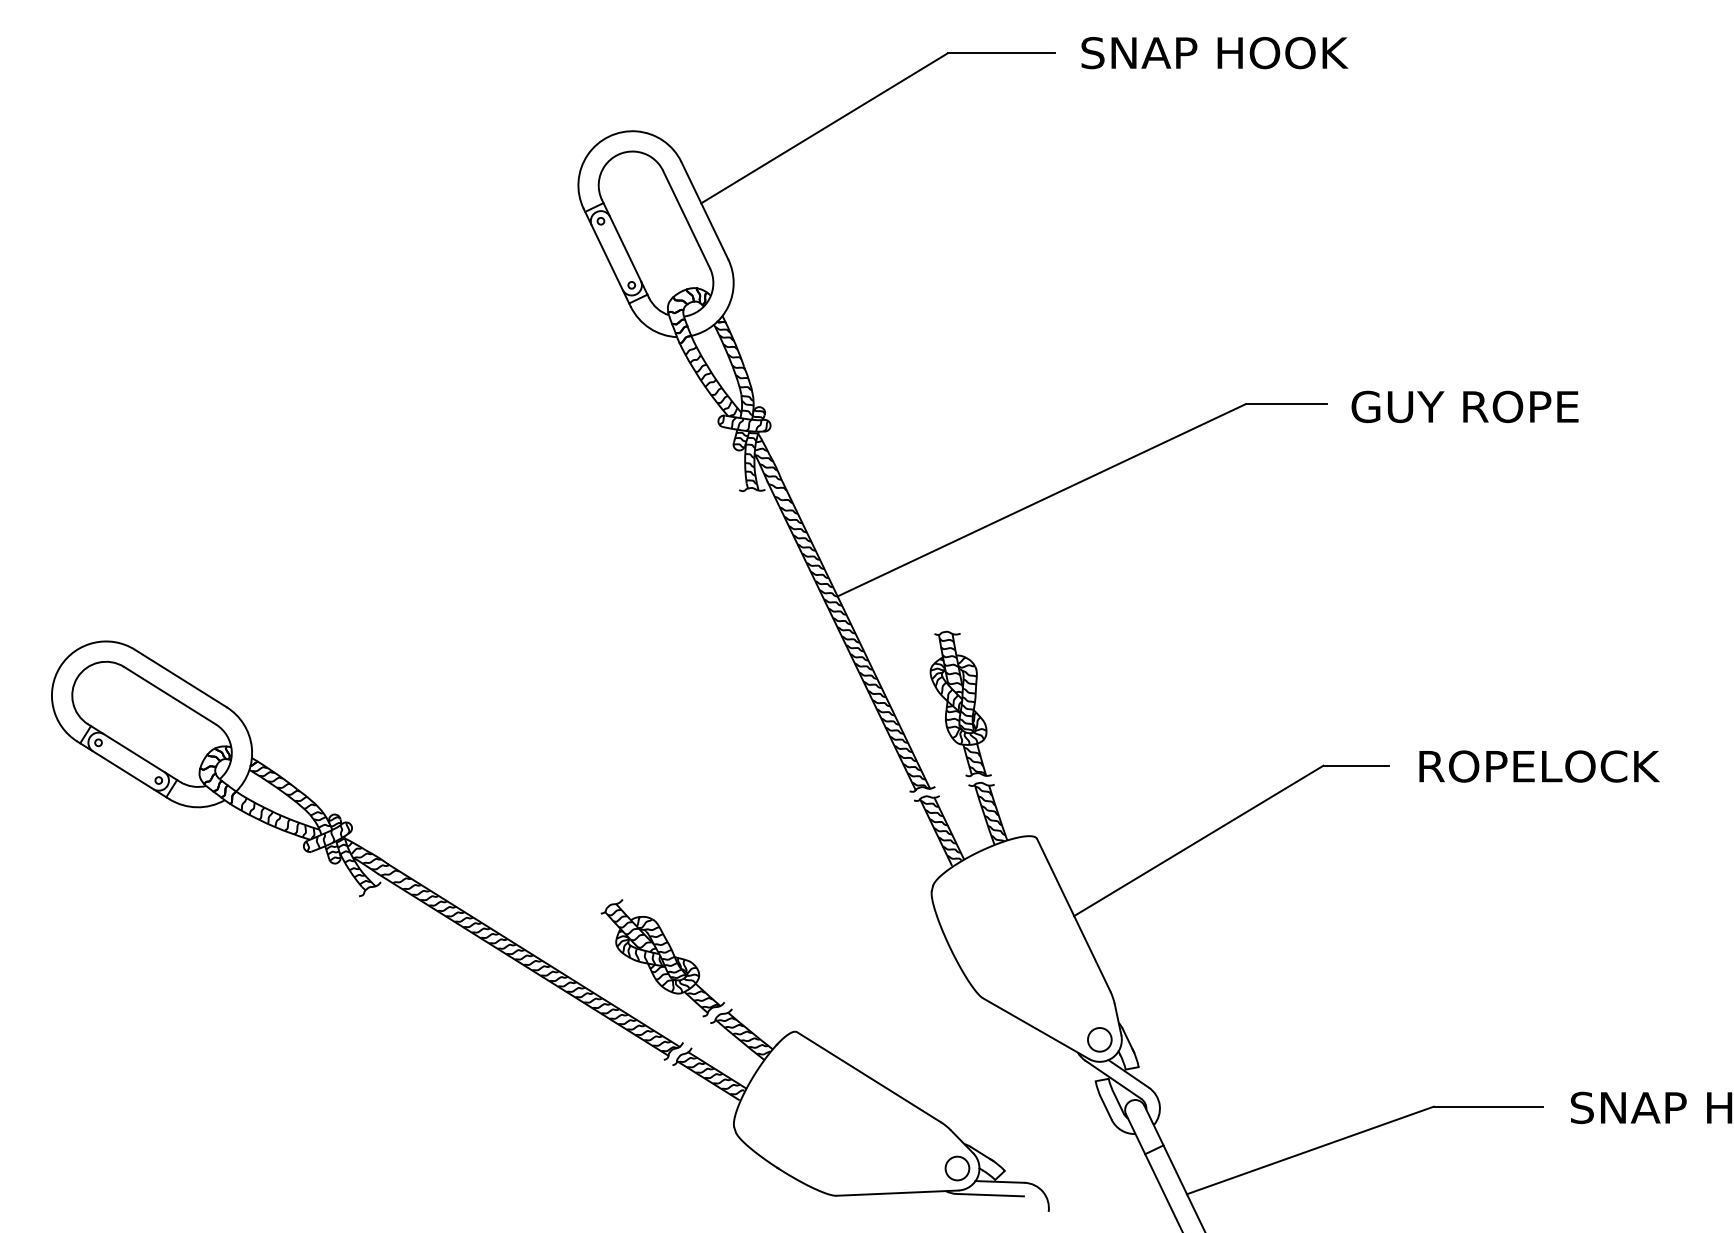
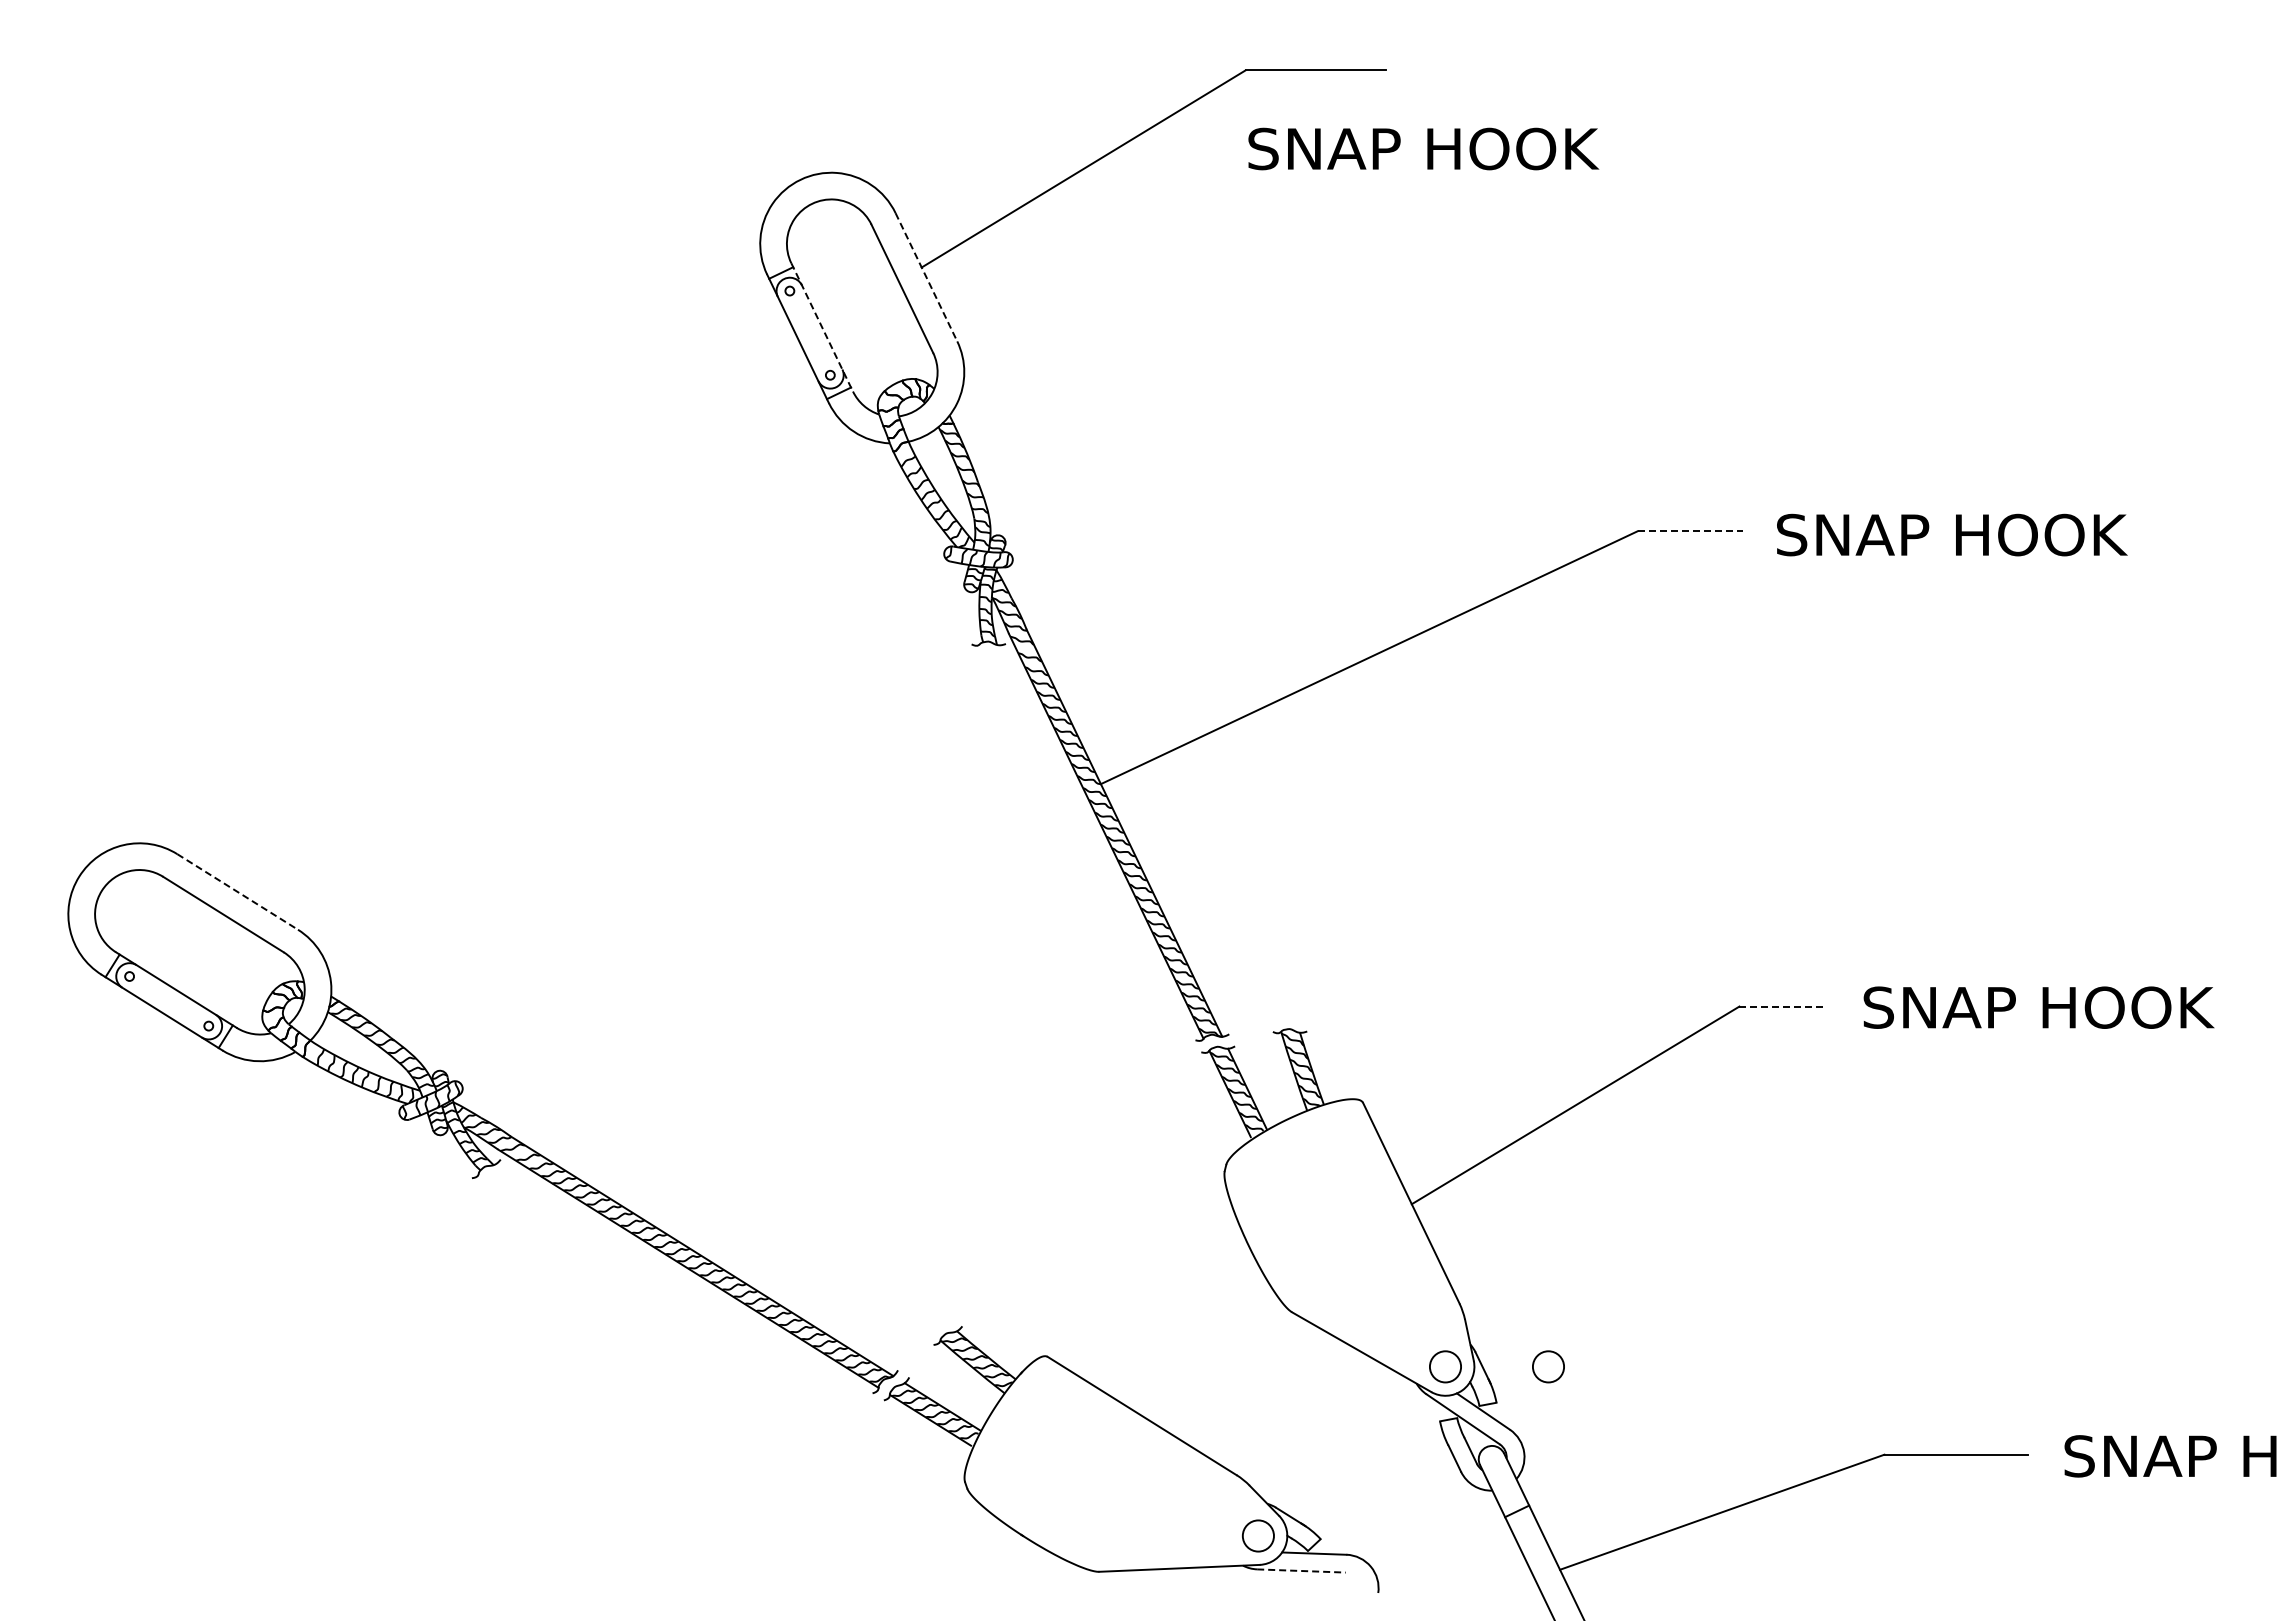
text: (1214, 52) -> (1423, 148), moved
line: (704, 210) -> (926, 277), solid -> dashed
line: (625, 248) -> (822, 327), solid -> dashed
line: (1286, 404) -> (1690, 531), solid -> dashed
text: (1484, 406) -> (1951, 534), GUY ROPE -> SNAP HOOK
line: (181, 678) -> (238, 892), solid -> dashed
part: (960, 704) -> (1262, 925), removed
line: (1357, 765) -> (1783, 1006), solid -> dashed
text: (1551, 766) -> (2038, 1007), ROPELOCK -> SNAP HOOK
part: (662, 958) -> (870, 1259), removed
circle: (1178, 1039) -> (1548, 1366), added
line: (990, 1195) -> (1301, 1571), solid -> dashed

